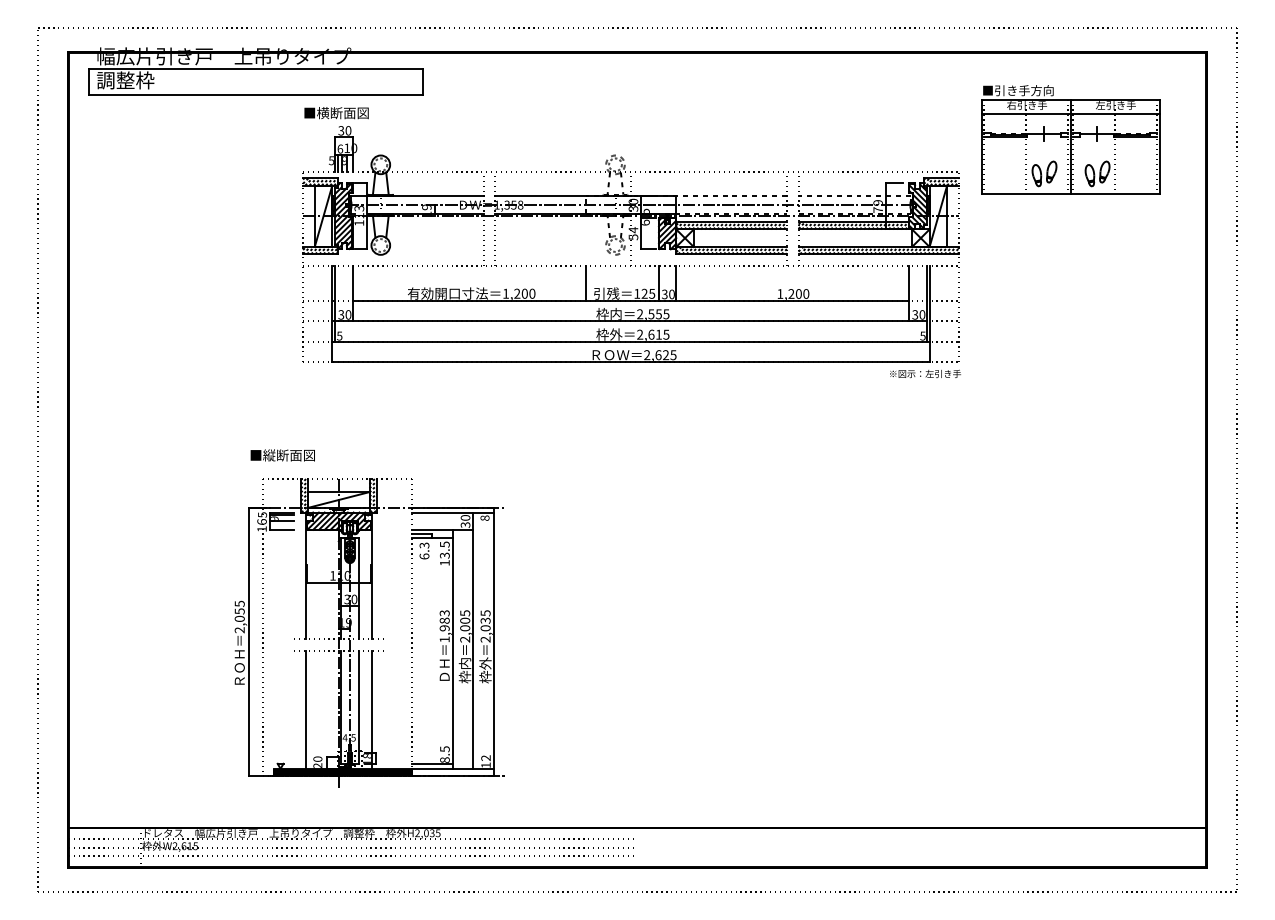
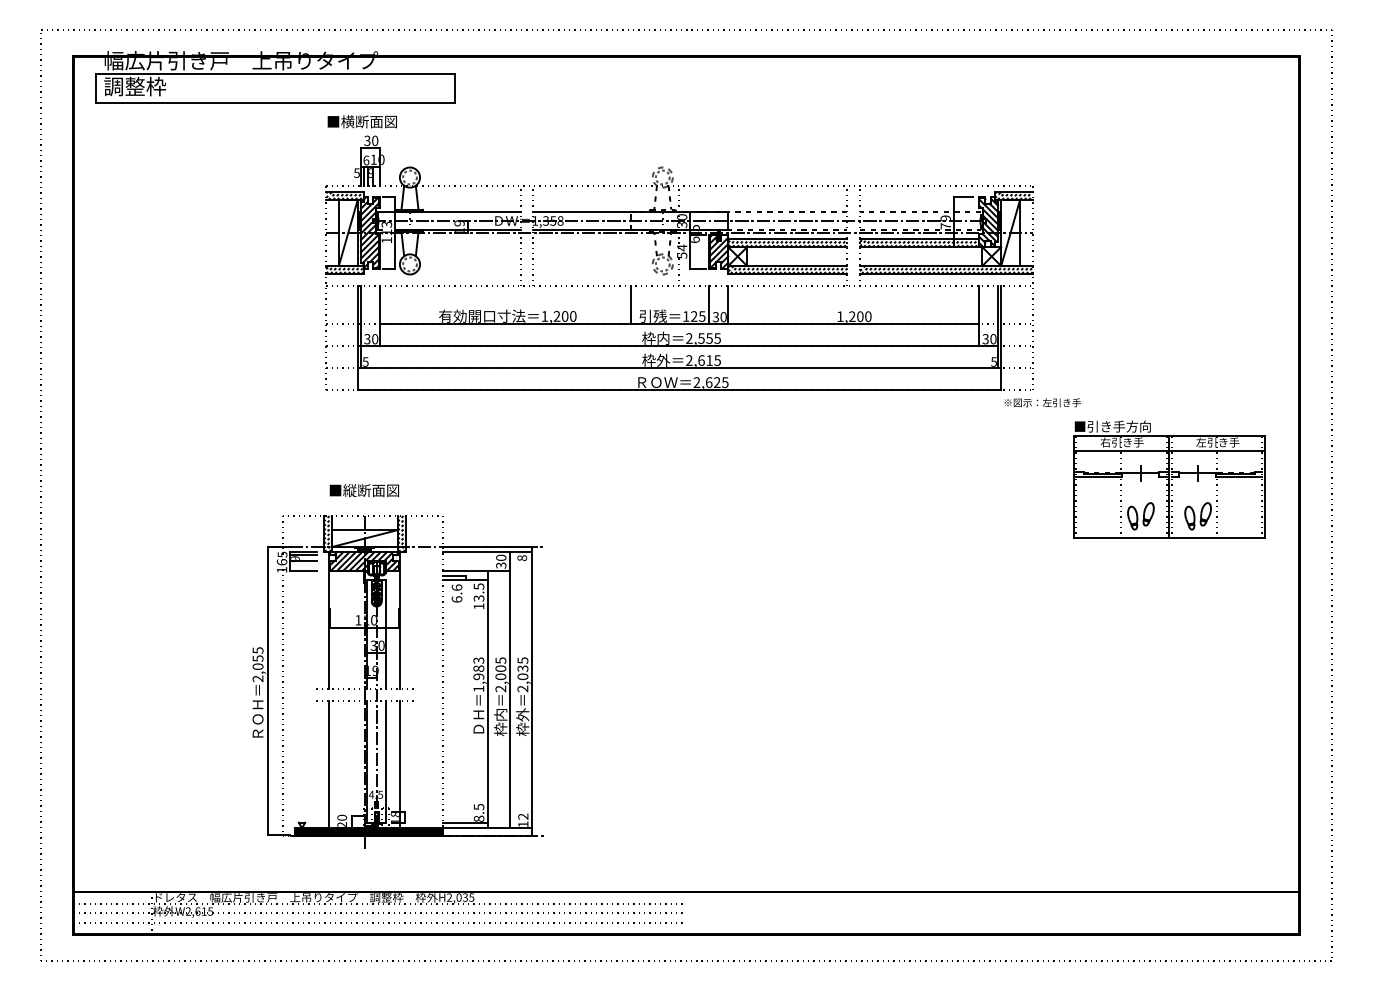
part: (1071, 139) -> (1169, 479), moved
text: (925, 373) -> (1042, 402), moved
text: (282, 455) -> (364, 490), moved
text: (423, 545) -> (456, 587), 6.3 -> 6.6

